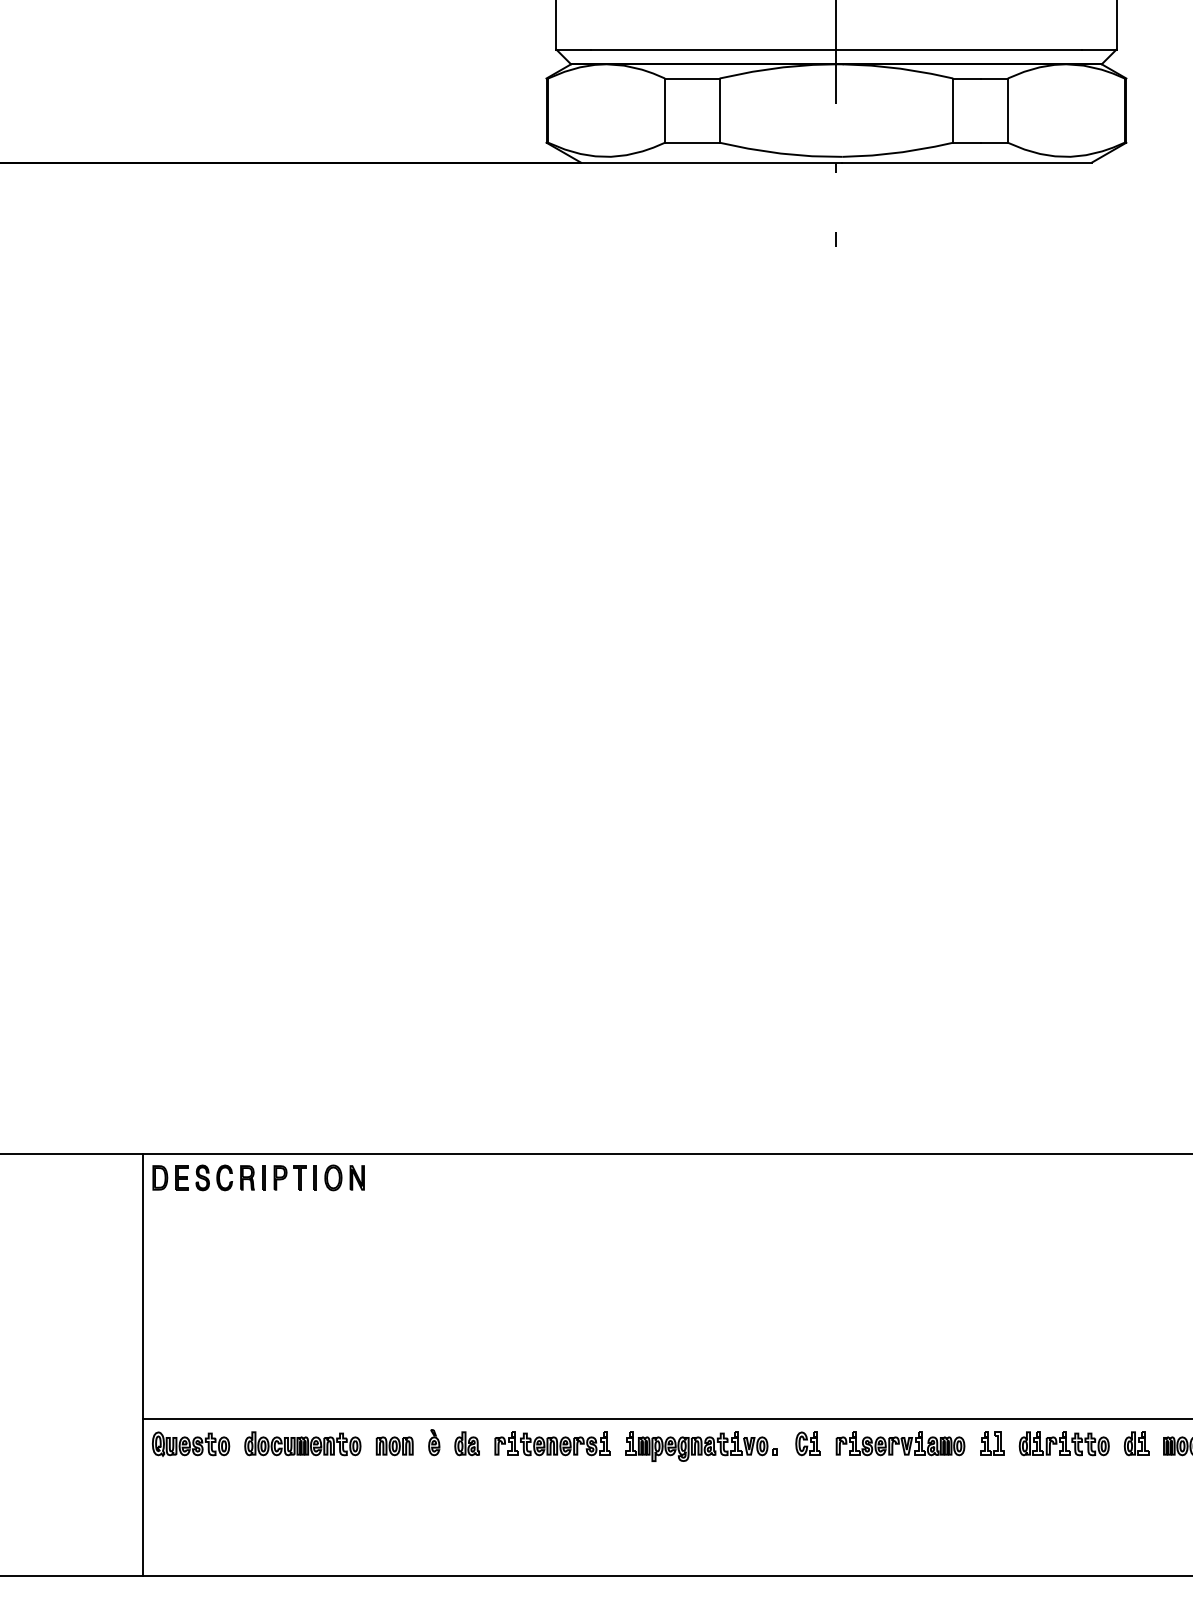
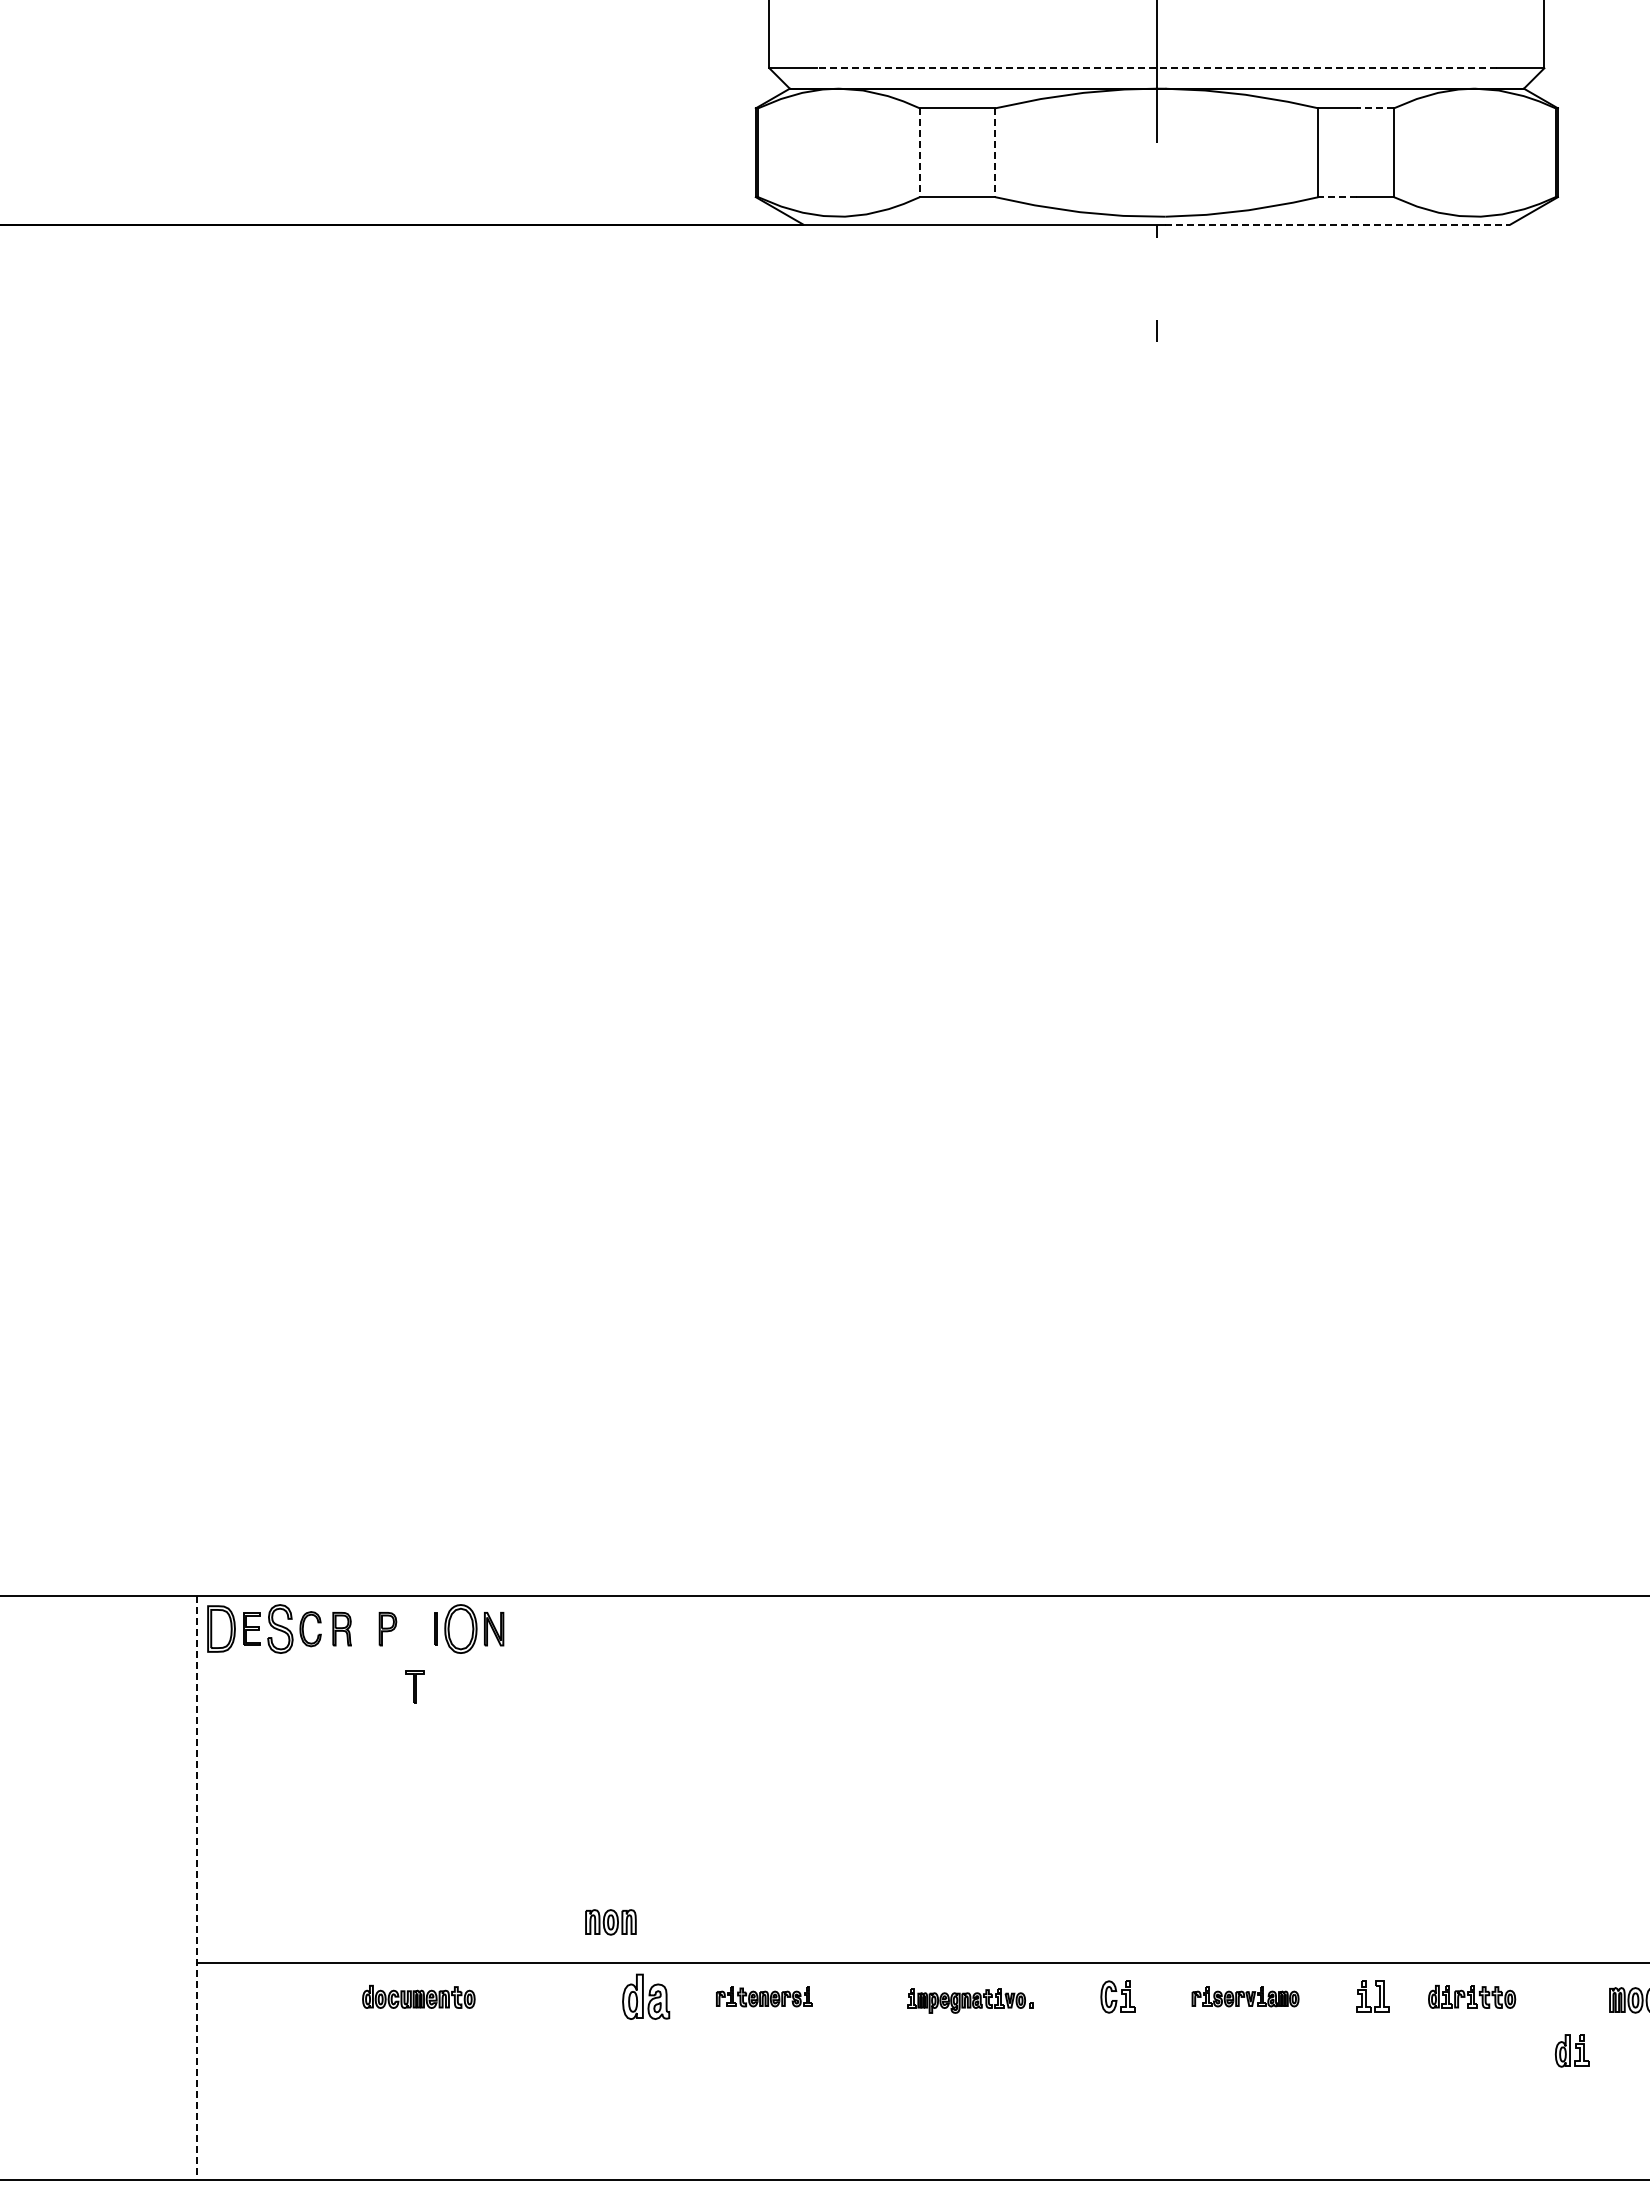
line: (836, 49) -> (1156, 68), solid -> dashed
line: (994, 78) -> (1375, 108), solid -> dashed
line: (664, 111) -> (919, 153), solid -> dashed
line: (719, 111) -> (995, 153), solid -> dashed
line: (966, 142) -> (1337, 197), solid -> dashed
line: (966, 162) -> (1337, 224), solid -> dashed
line: (263, 1177) -> (364, 1628), removed
part: (299, 1177) -> (414, 1686), moved
part: (160, 1178) -> (221, 1629), size x1.4
part: (202, 1178) -> (279, 1629), size x1.4
part: (333, 1178) -> (461, 1629), size x1.4
line: (142, 1365) -> (197, 1888), solid -> dashed
part: (434, 1442) -> (600, 1995), removed
part: (302, 1443) -> (418, 1996), size x0.7
part: (466, 1443) -> (645, 1996), size x1.4
part: (552, 1443) -> (764, 1996), size x0.6
part: (900, 1443) -> (1245, 1996), size x0.6
part: (1063, 1443) -> (1471, 1996), size x0.7
part: (1136, 1443) -> (1571, 2050), moved
part: (190, 1444) -> (263, 1997), removed
part: (394, 1446) -> (610, 1922), moved
part: (701, 1446) -> (970, 2000), size x0.6

